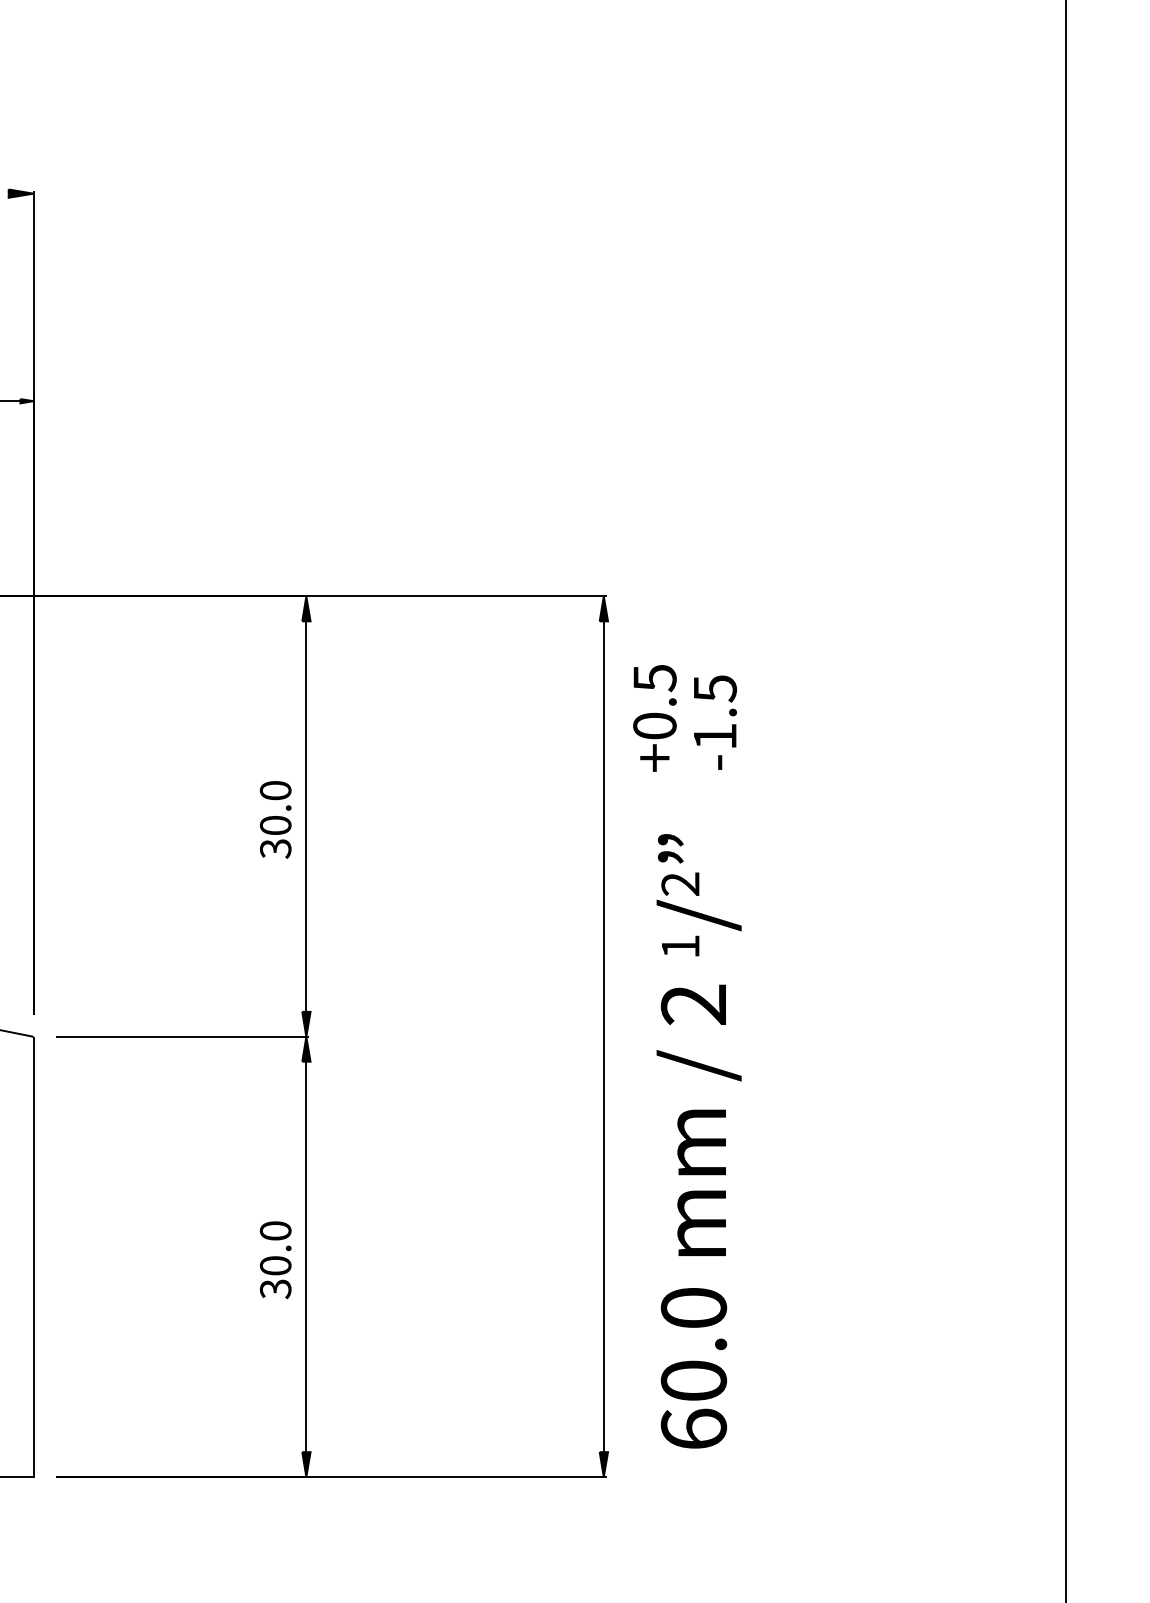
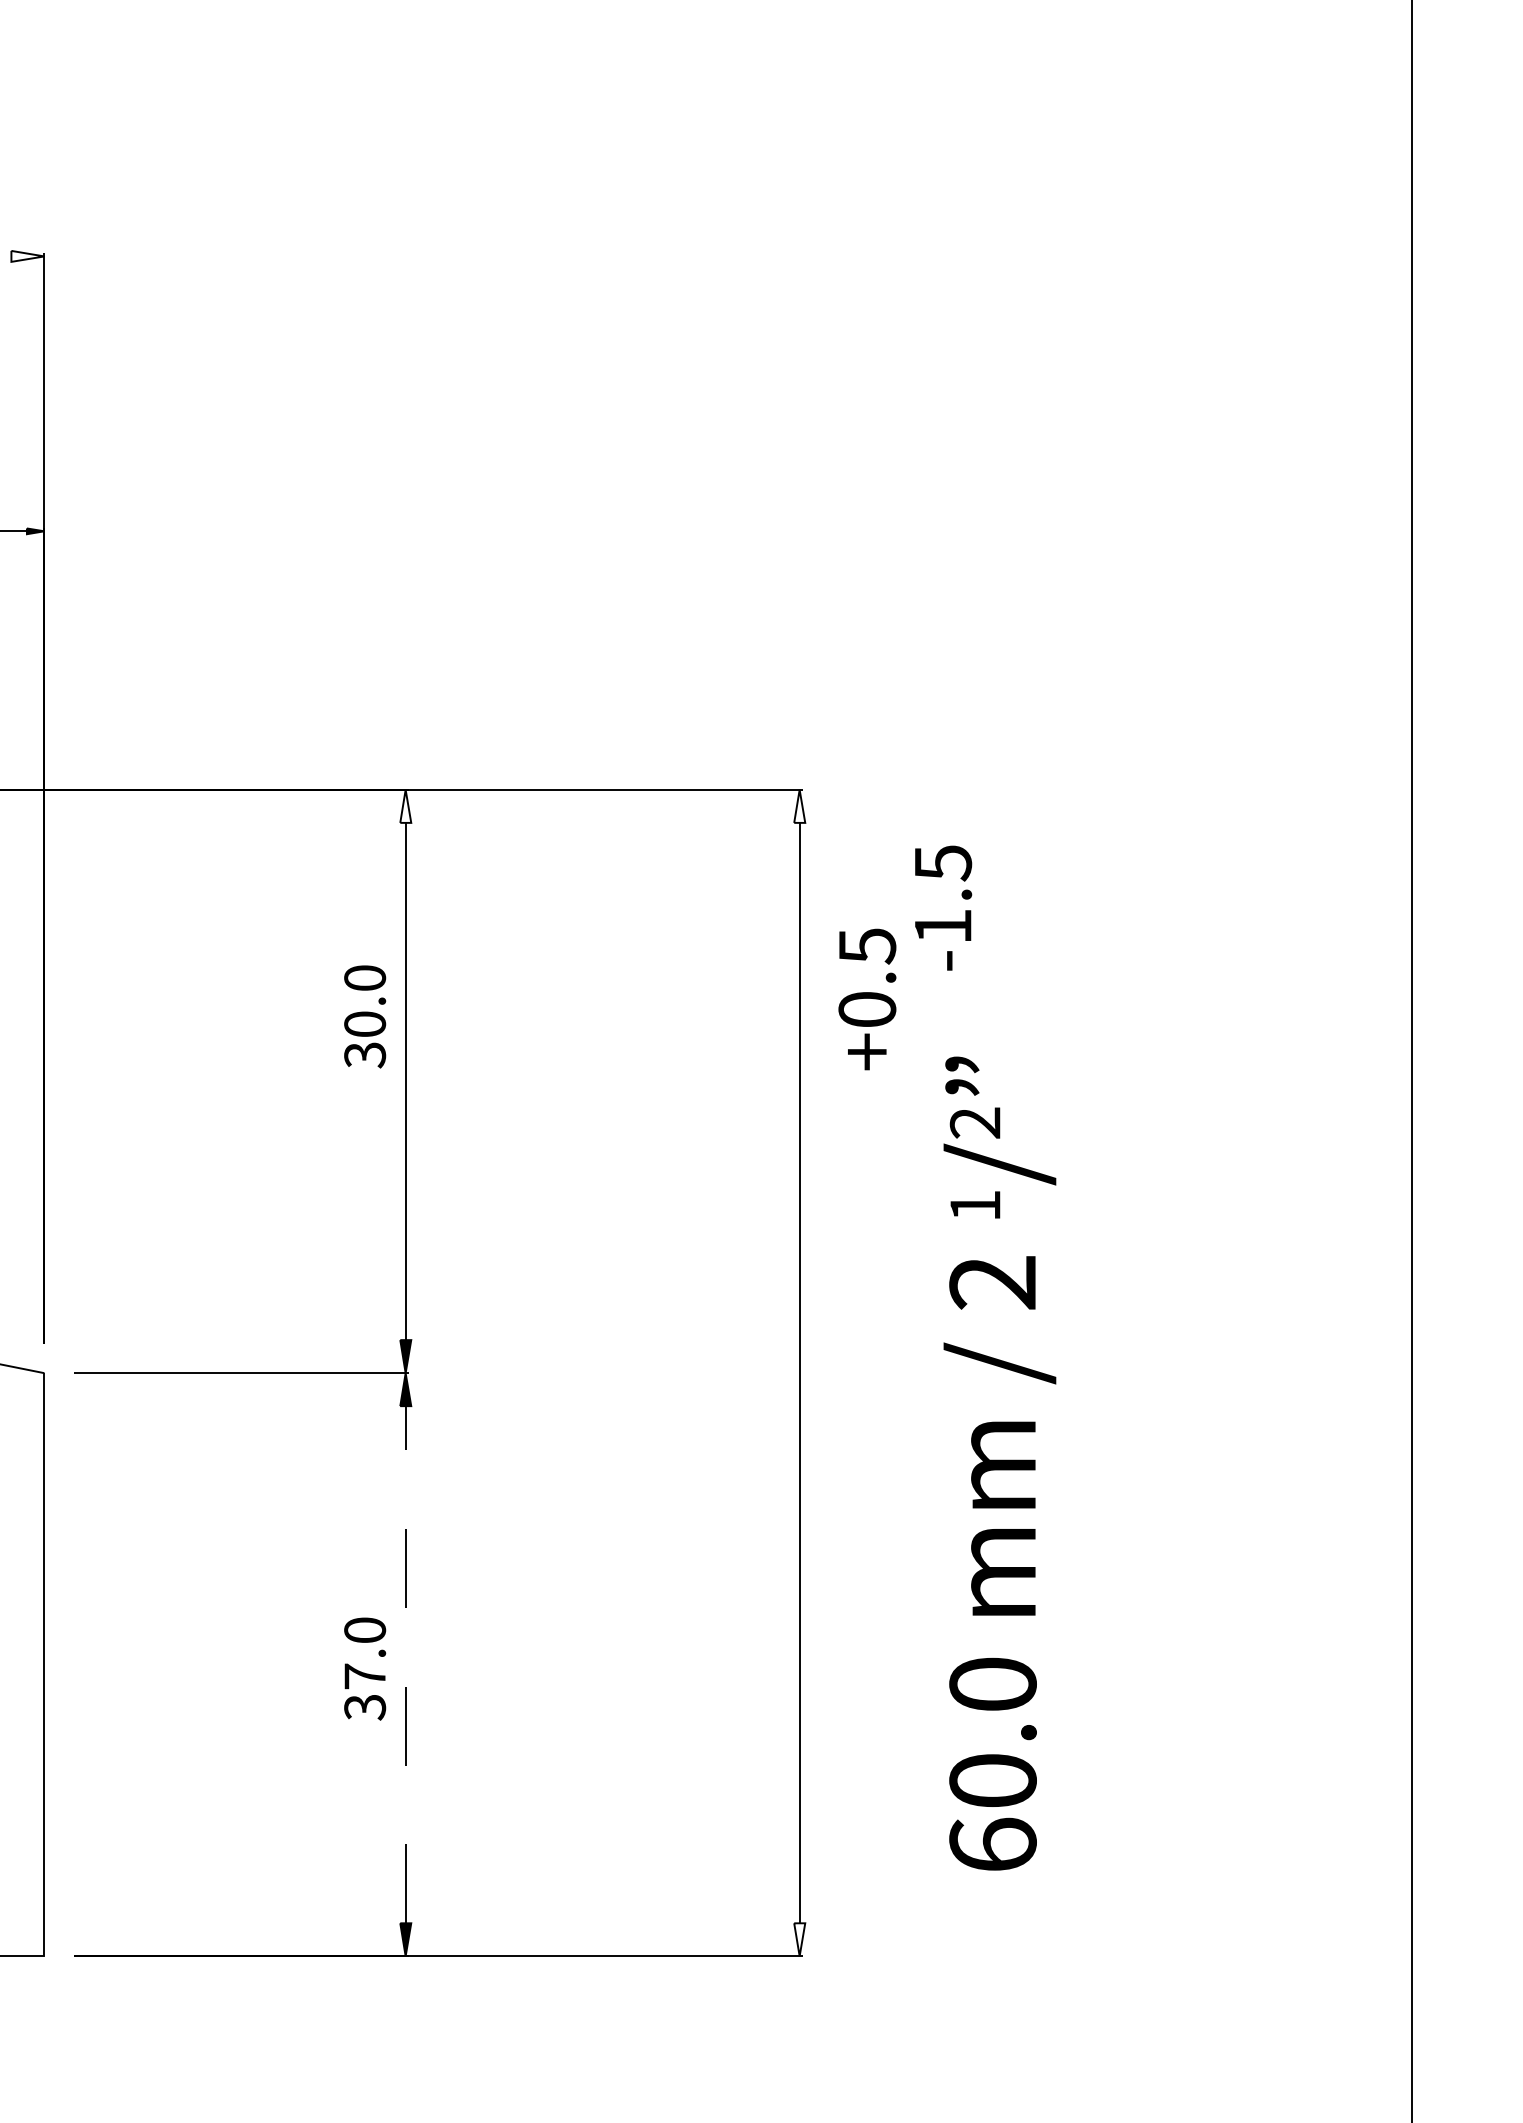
fill: (20, 192) -> (27, 255), removed
fill: (306, 608) -> (405, 805), removed
fill: (603, 608) -> (799, 805), removed
text: (655, 718) -> (867, 999), moved
text: (715, 722) -> (943, 907), moved
text: (276, 819) -> (365, 1016), moved
text: (698, 1141) -> (999, 1463), moved
line: (306, 1256) -> (405, 1664), solid -> dashed
text: (276, 1265) -> (365, 1676), 30.0 -> 37.0
fill: (603, 1464) -> (799, 1939), removed

